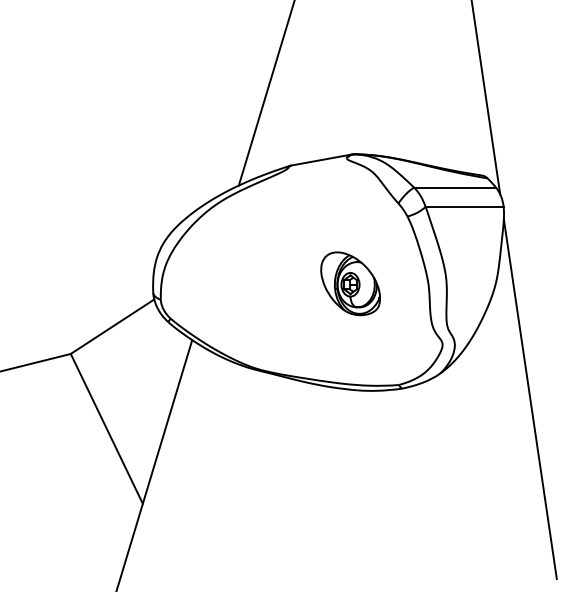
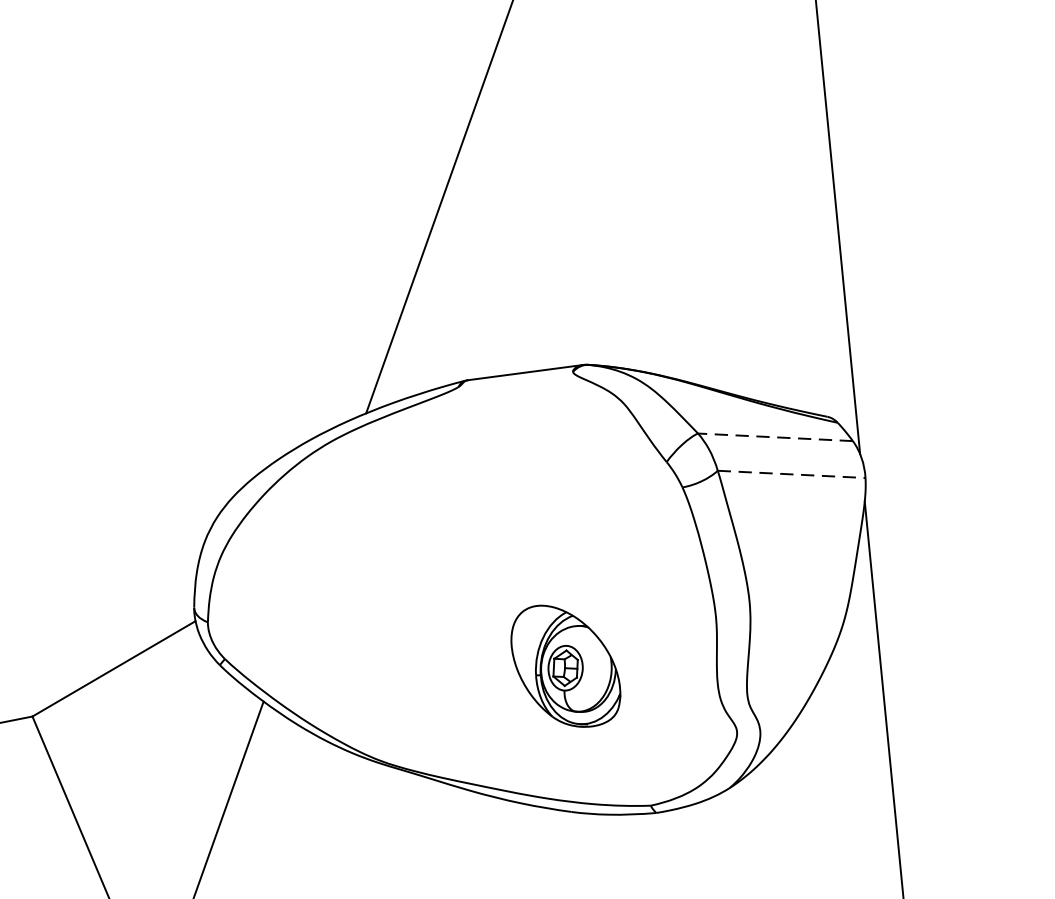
line: (455, 187) -> (776, 437), solid -> dashed
line: (465, 206) -> (793, 473), solid -> dashed
part: (350, 283) -> (565, 665), moved

